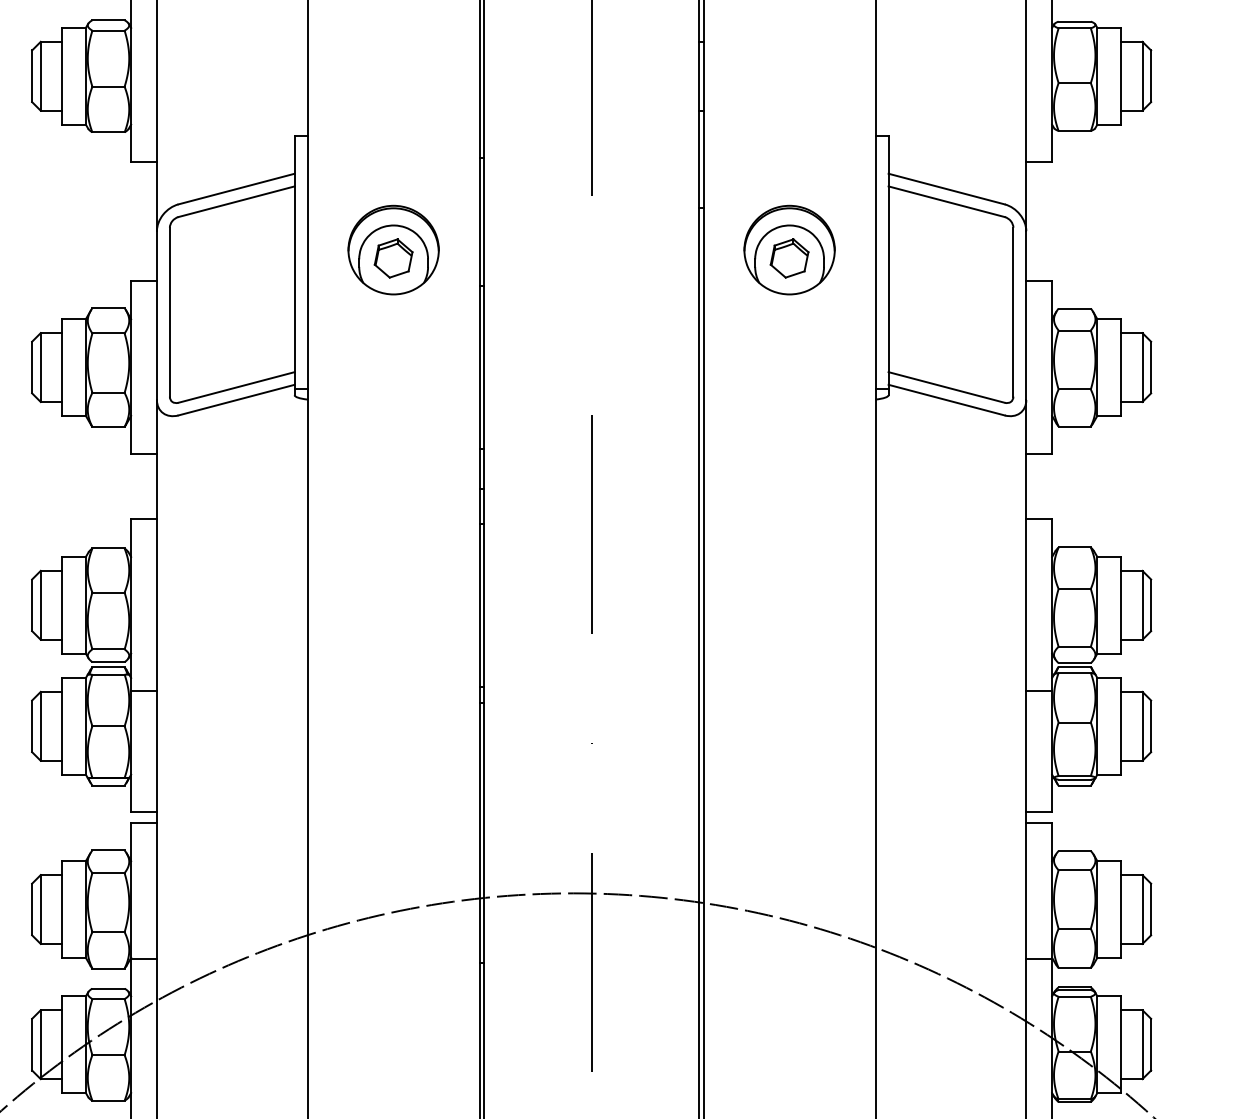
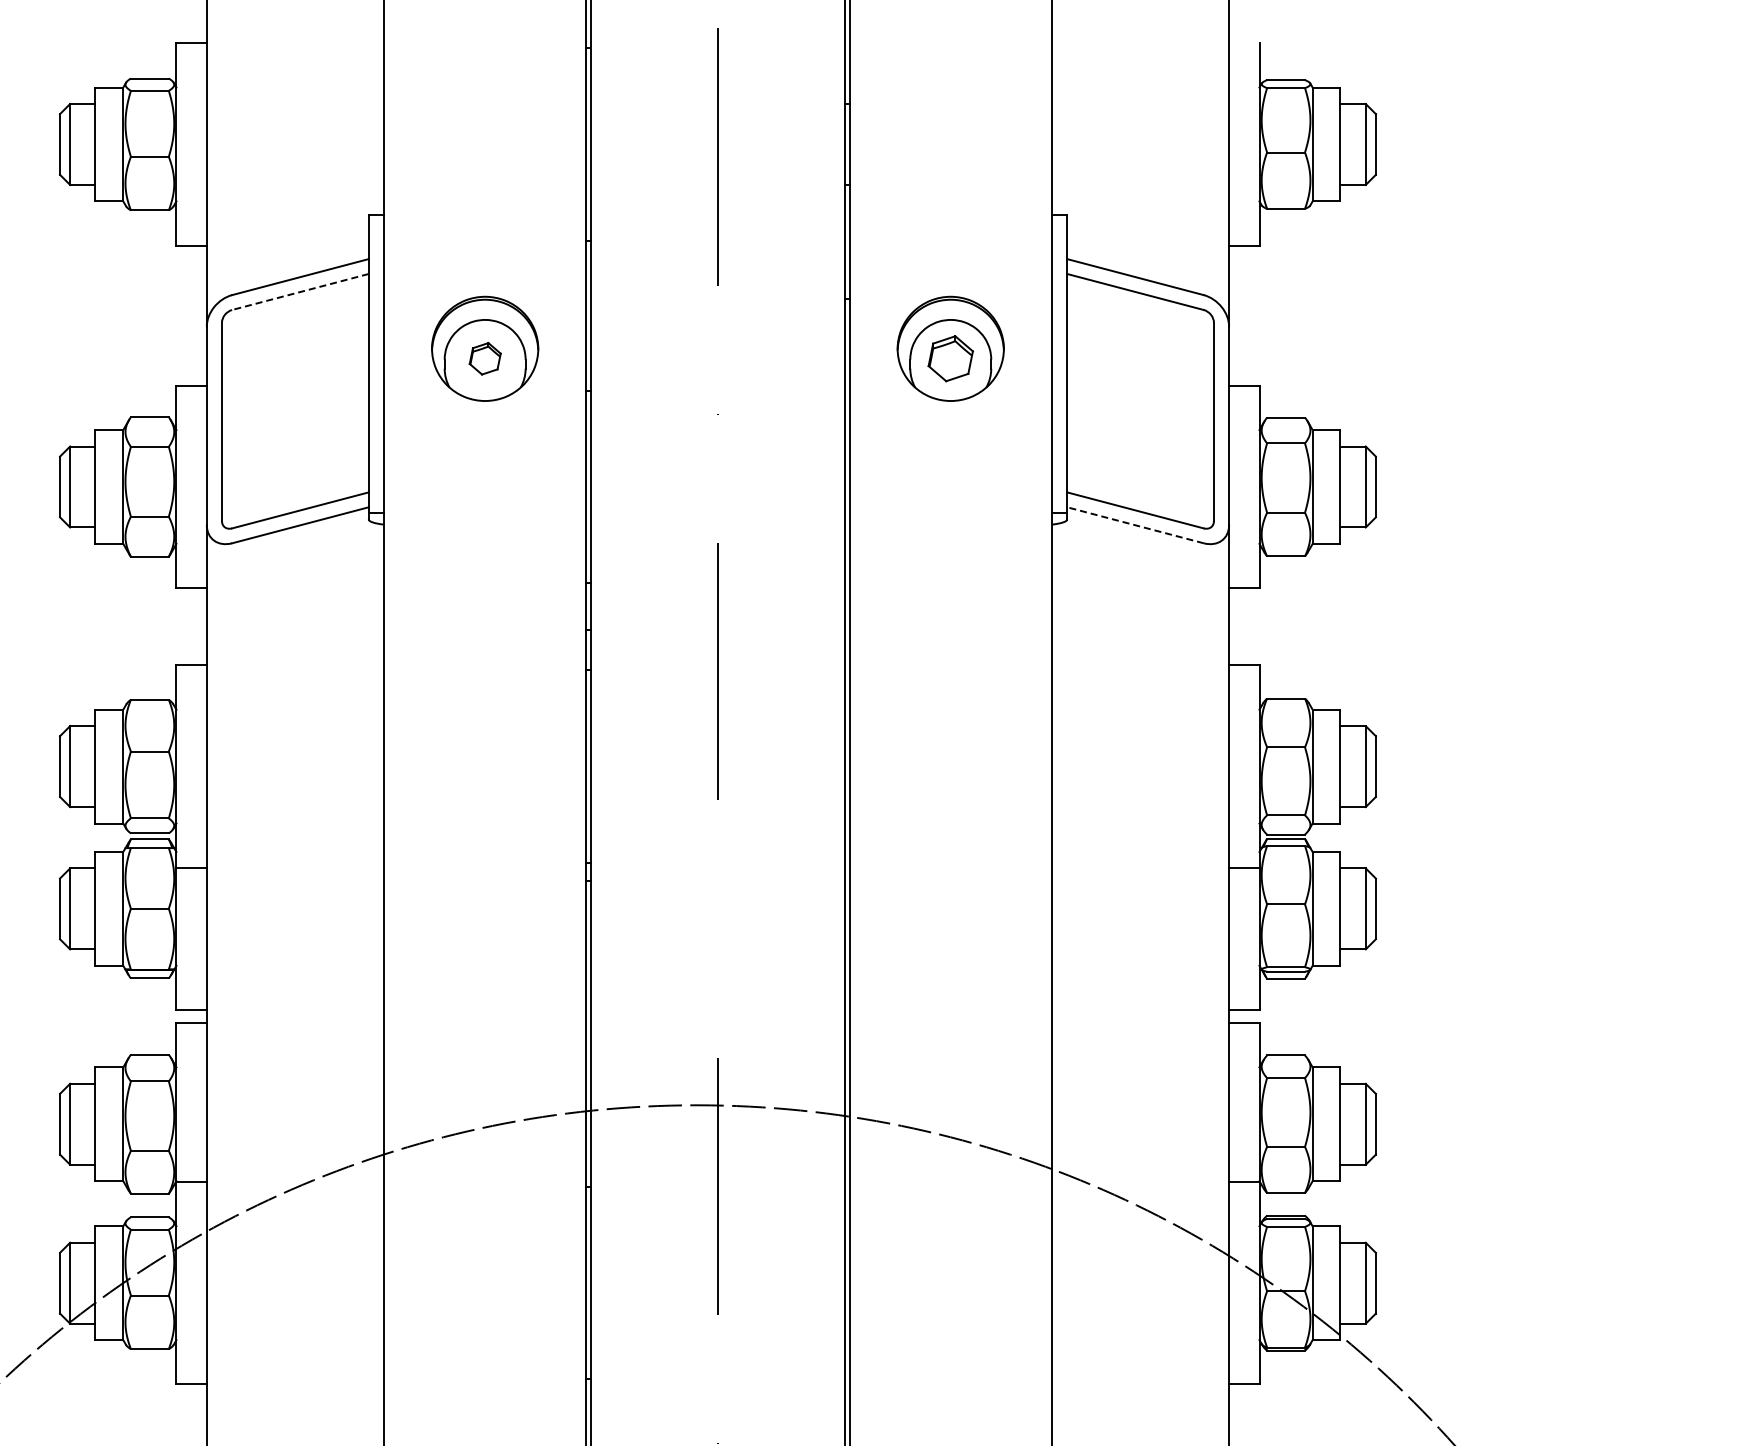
line: (236, 202) -> (300, 292), solid -> dashed
part: (393, 258) -> (485, 358), size x0.7
line: (946, 400) -> (1135, 525), solid -> dashed

